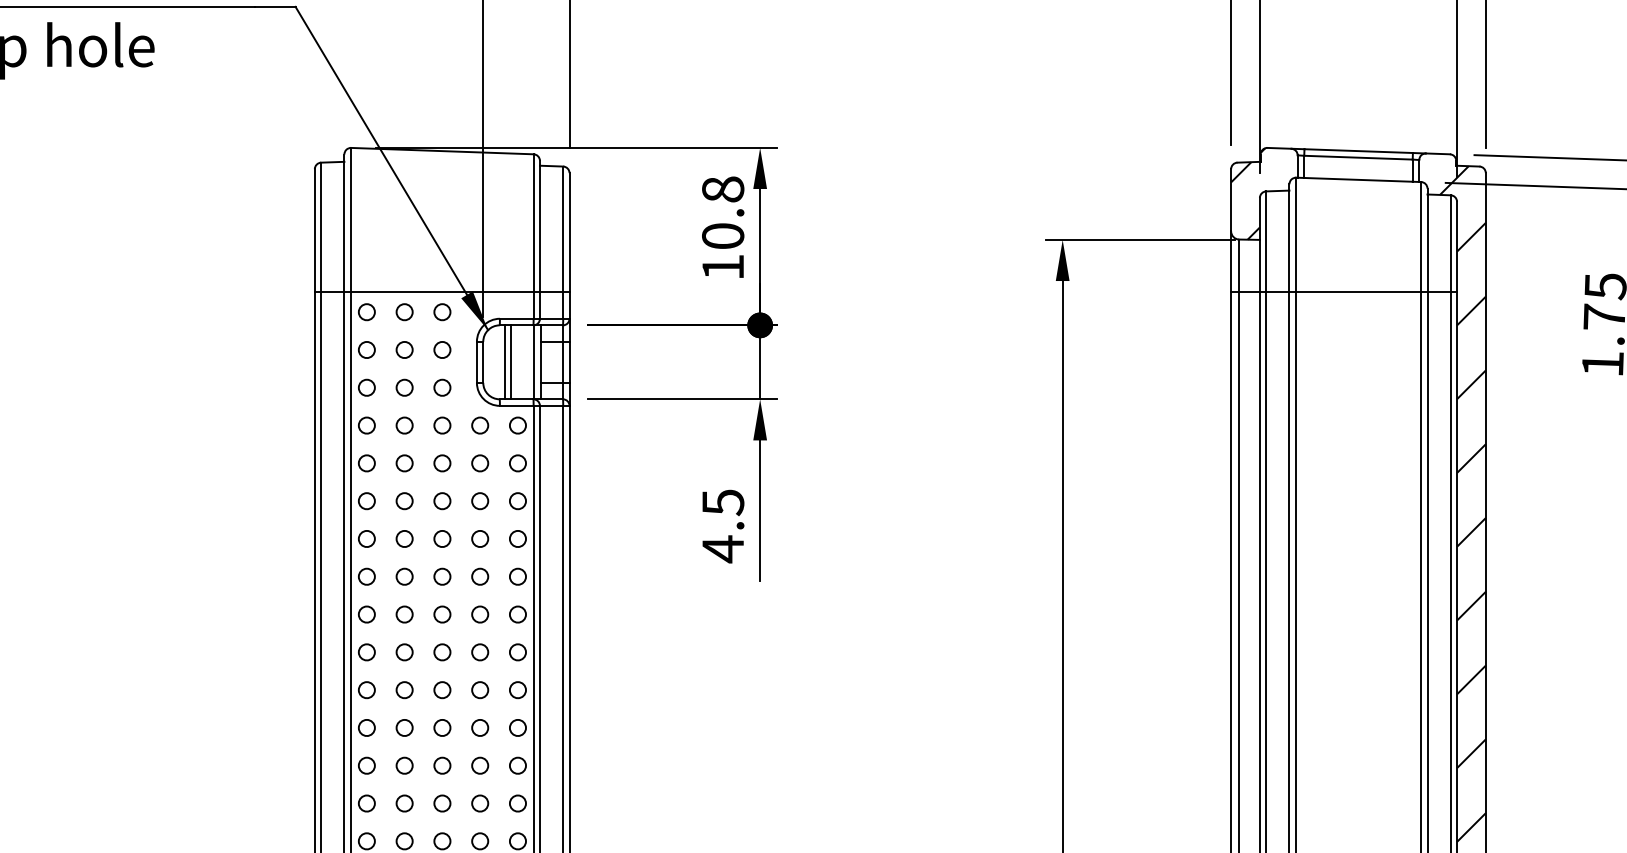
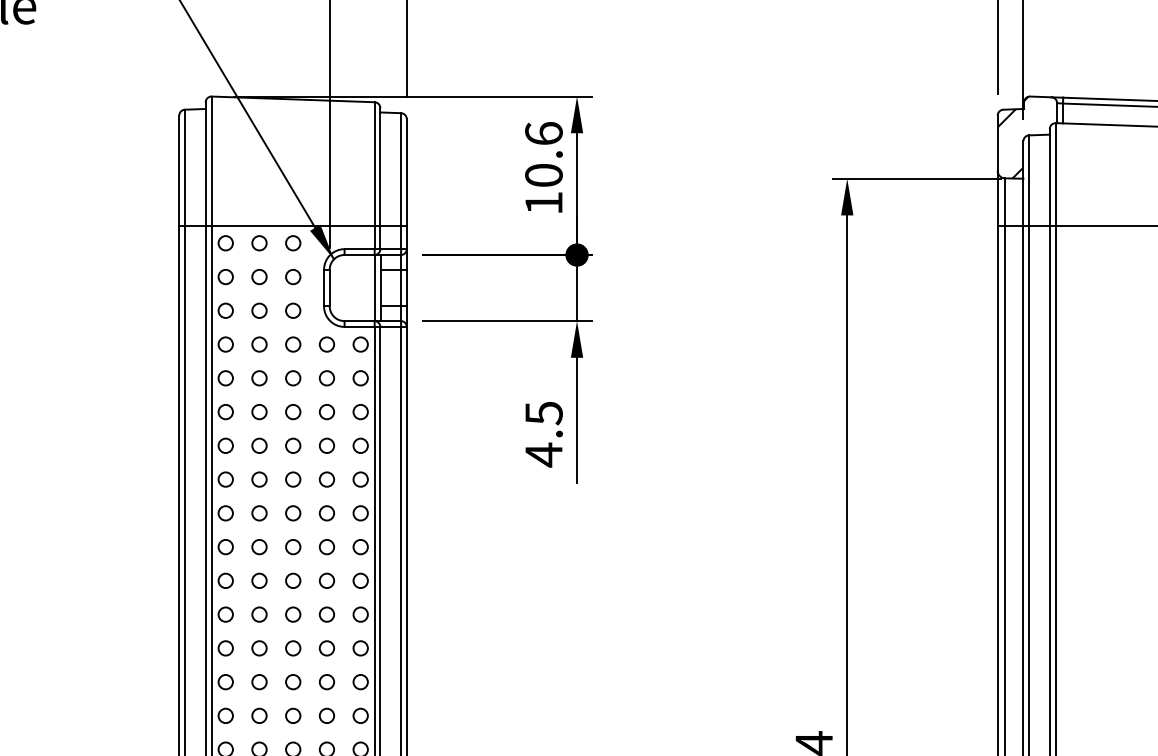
text: (723, 189) -> (544, 133), 10.8 -> 10.6
line: (504, 362) -> (348, 288), removed
line: (511, 362) -> (354, 288), removed

